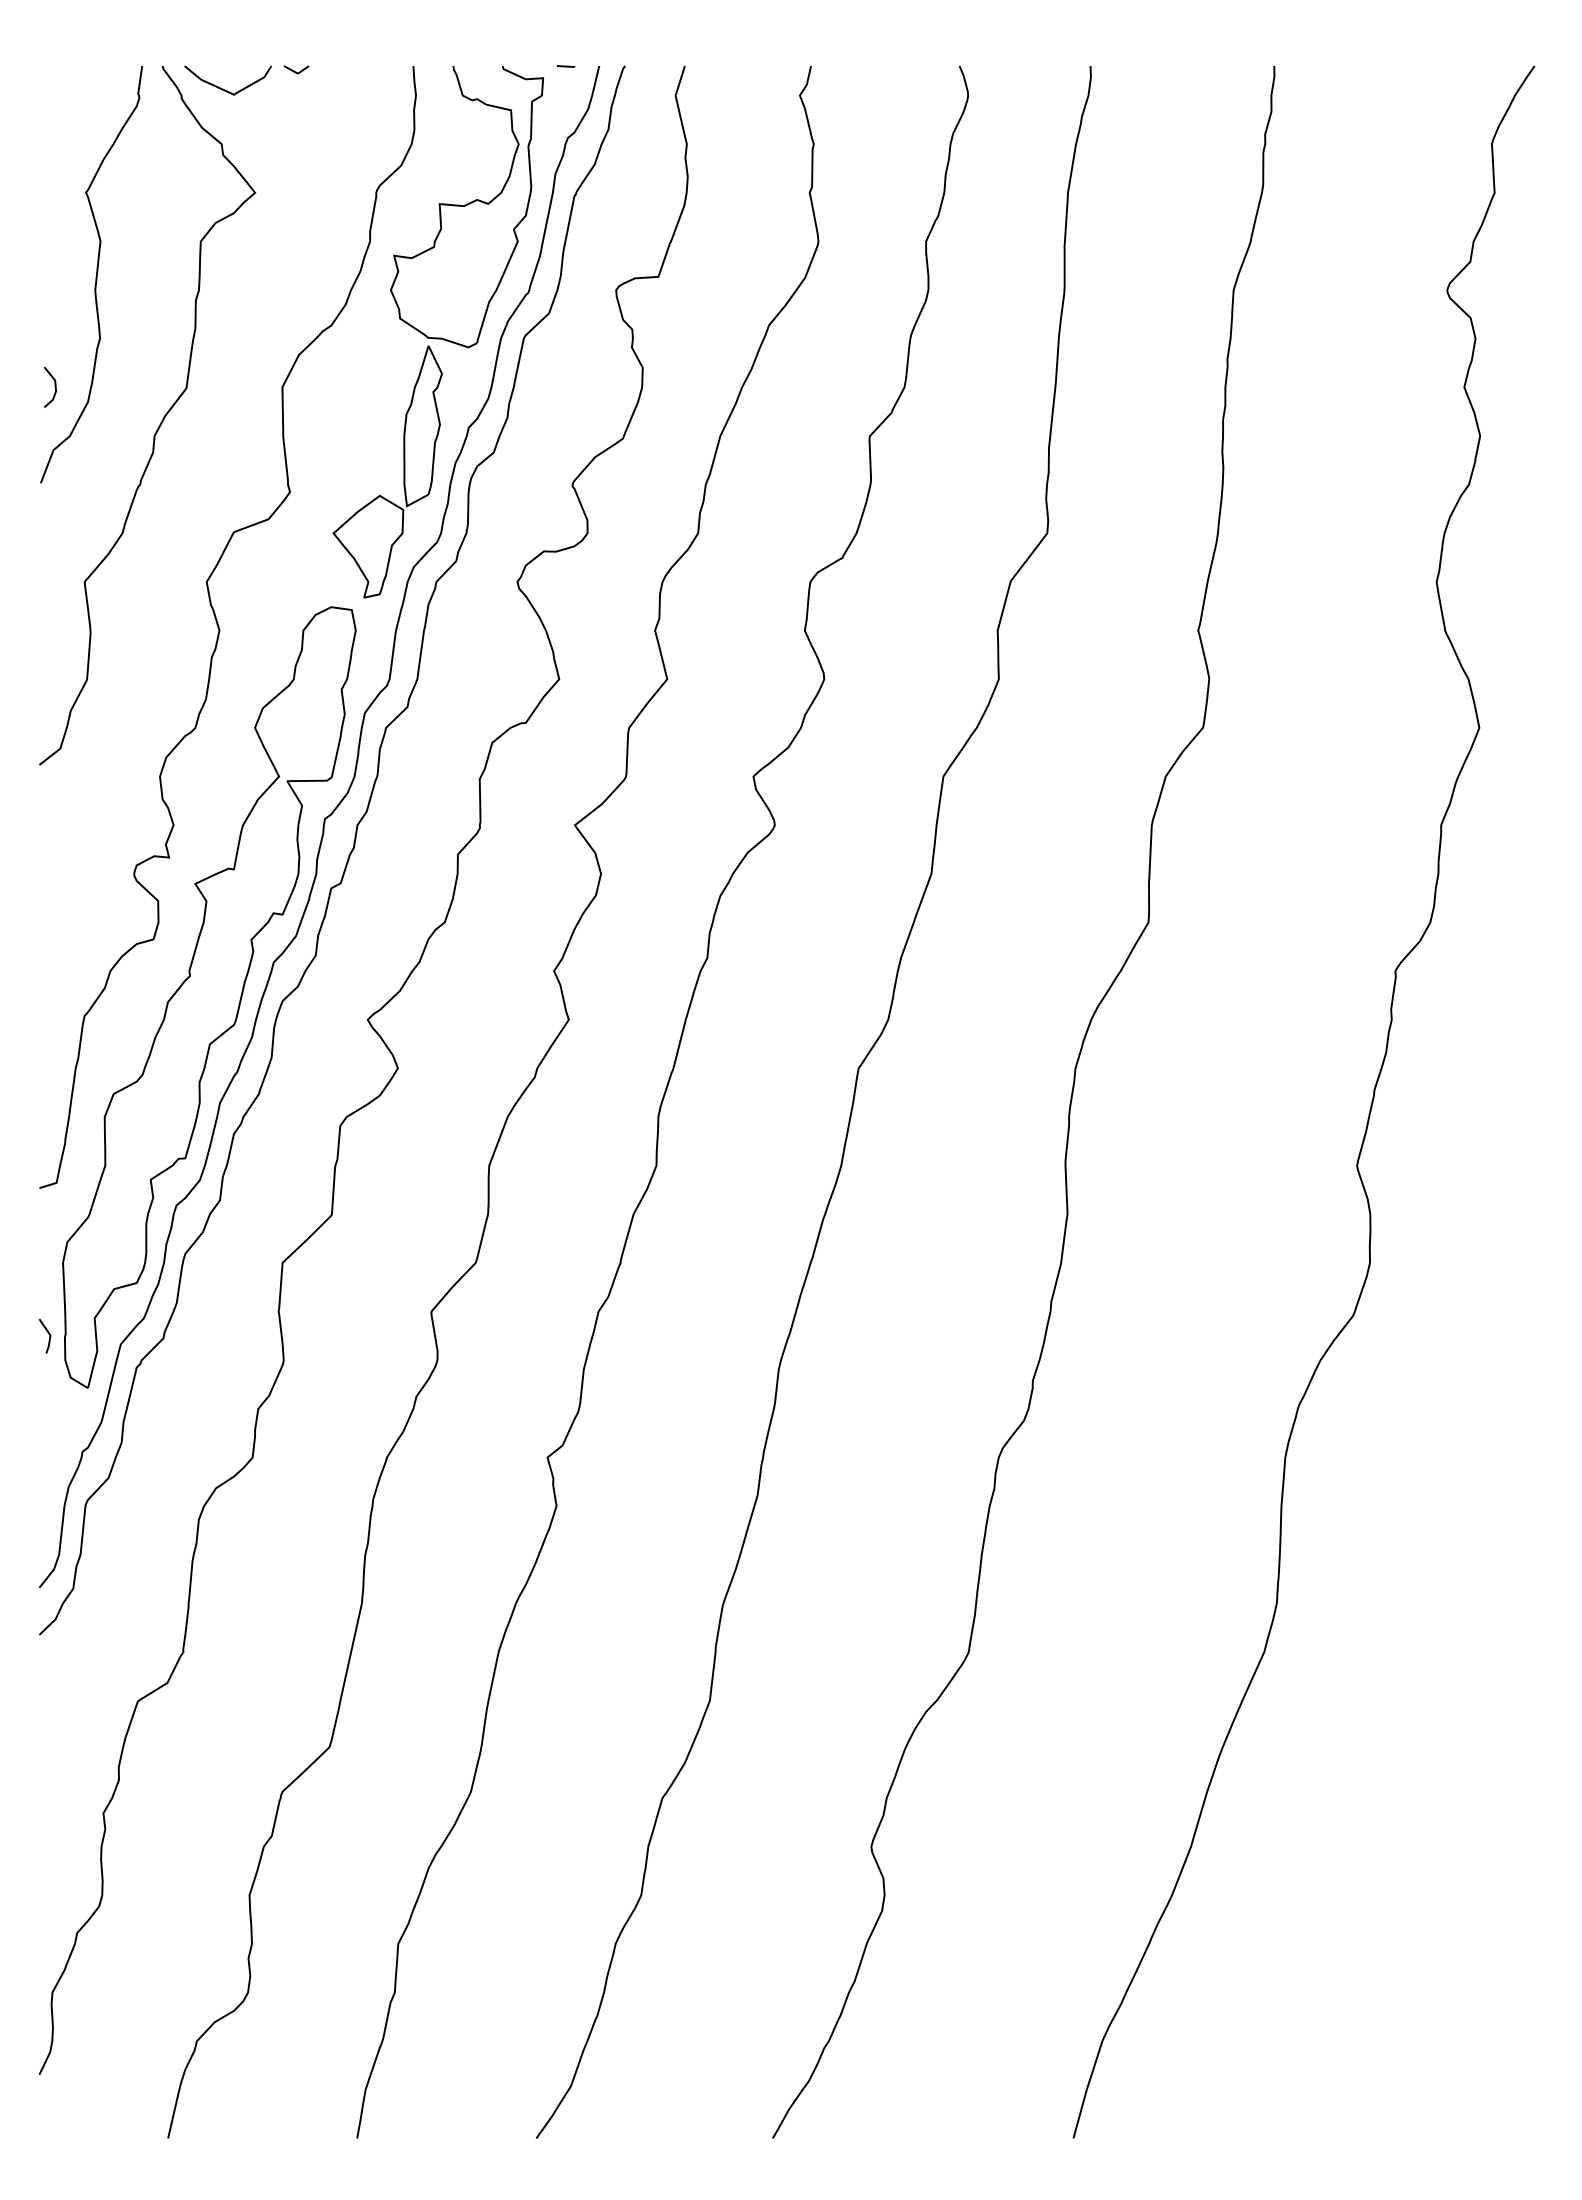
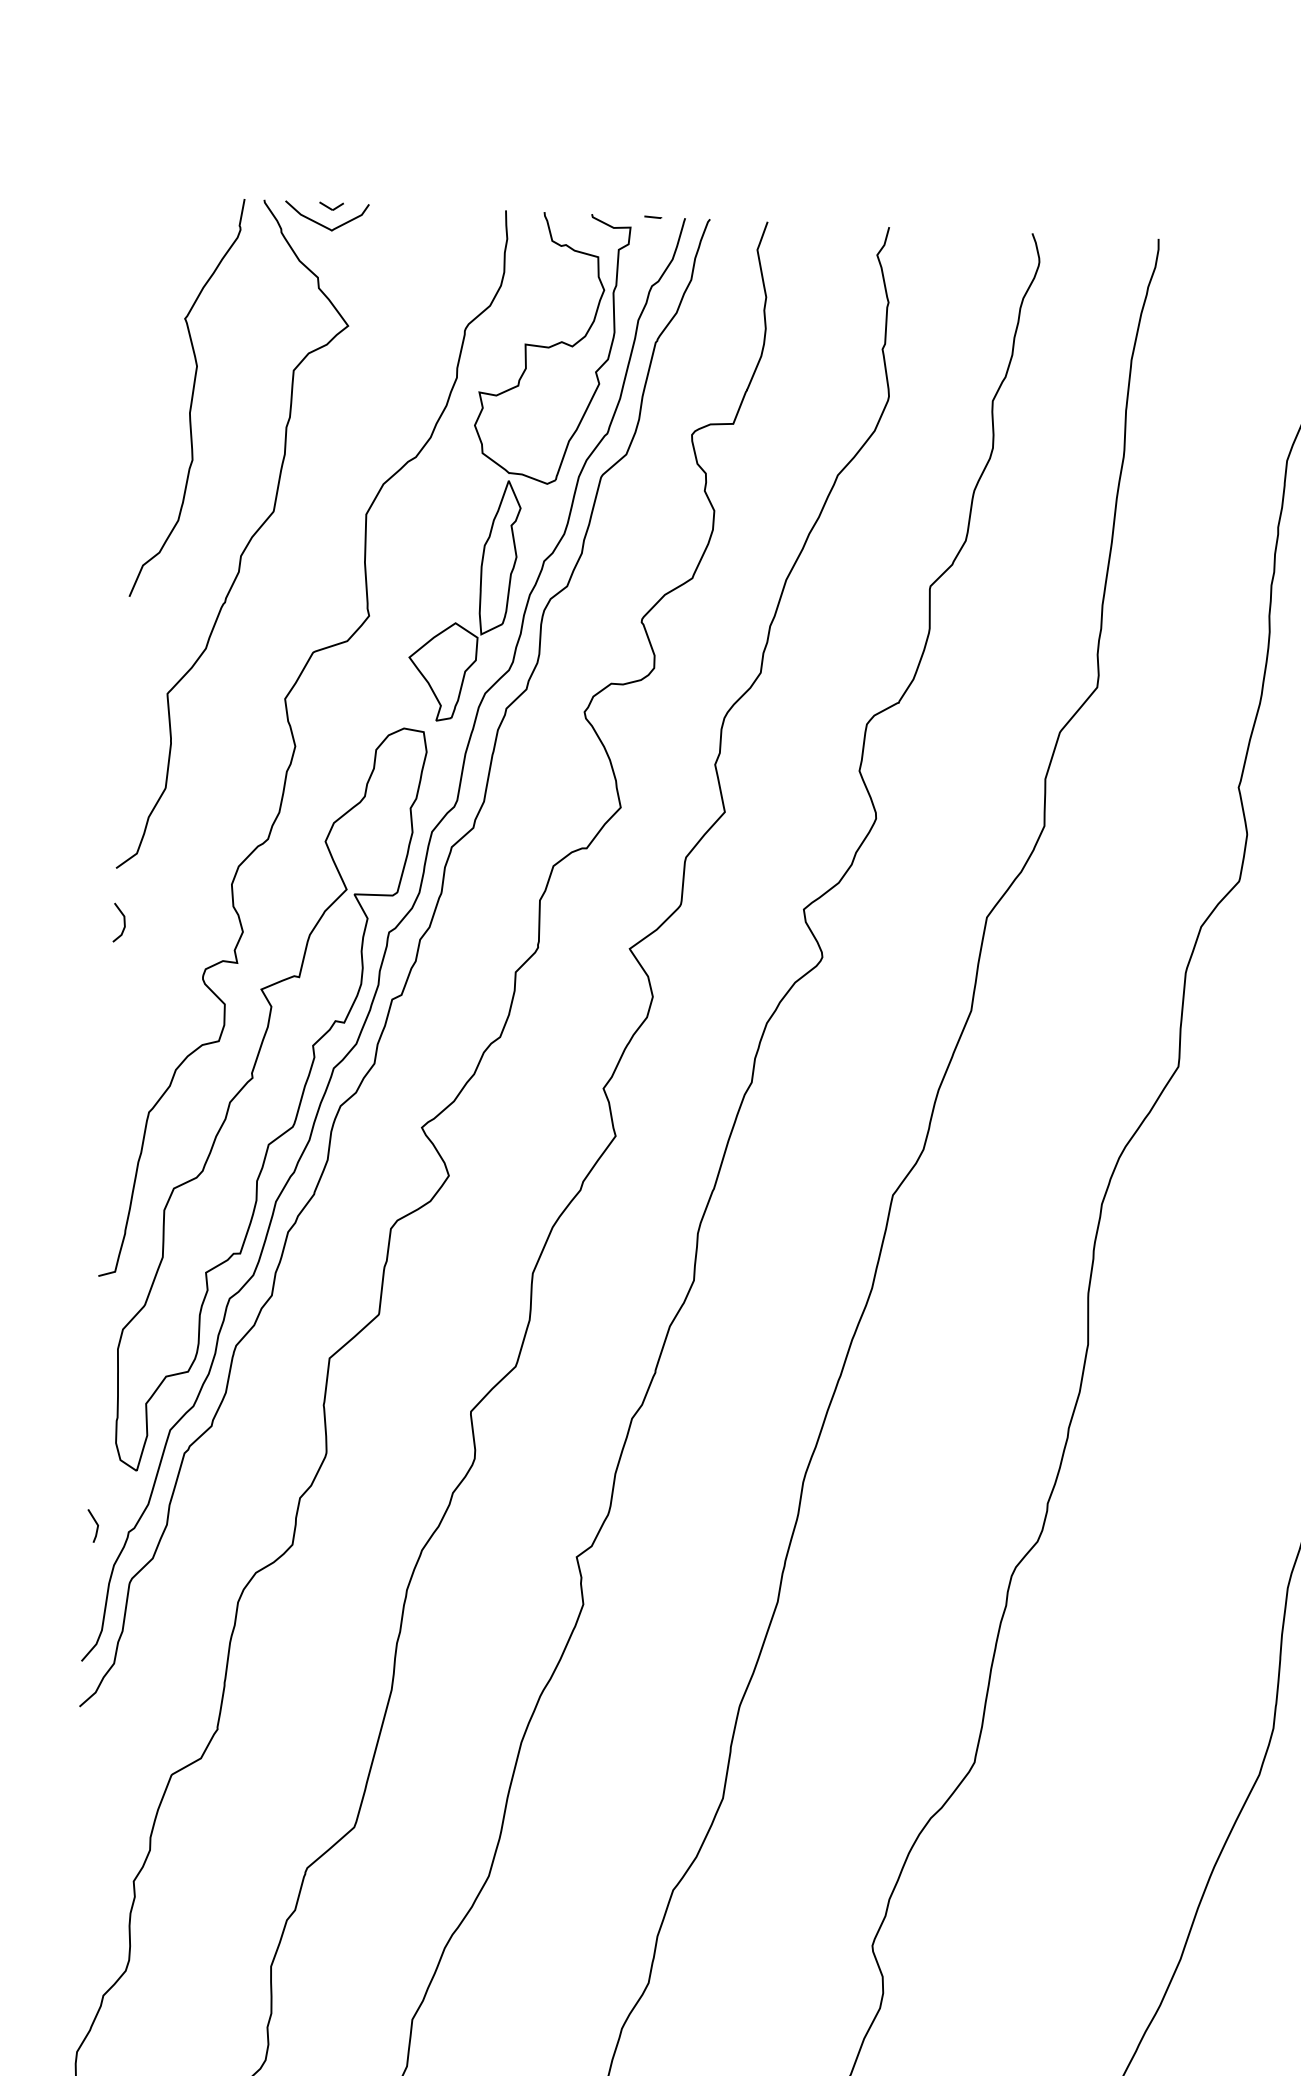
part: (296, 69) -> (331, 206), moved
line: (54, 386) -> (123, 922), moved
line: (48, 1334) -> (96, 1524), moved

